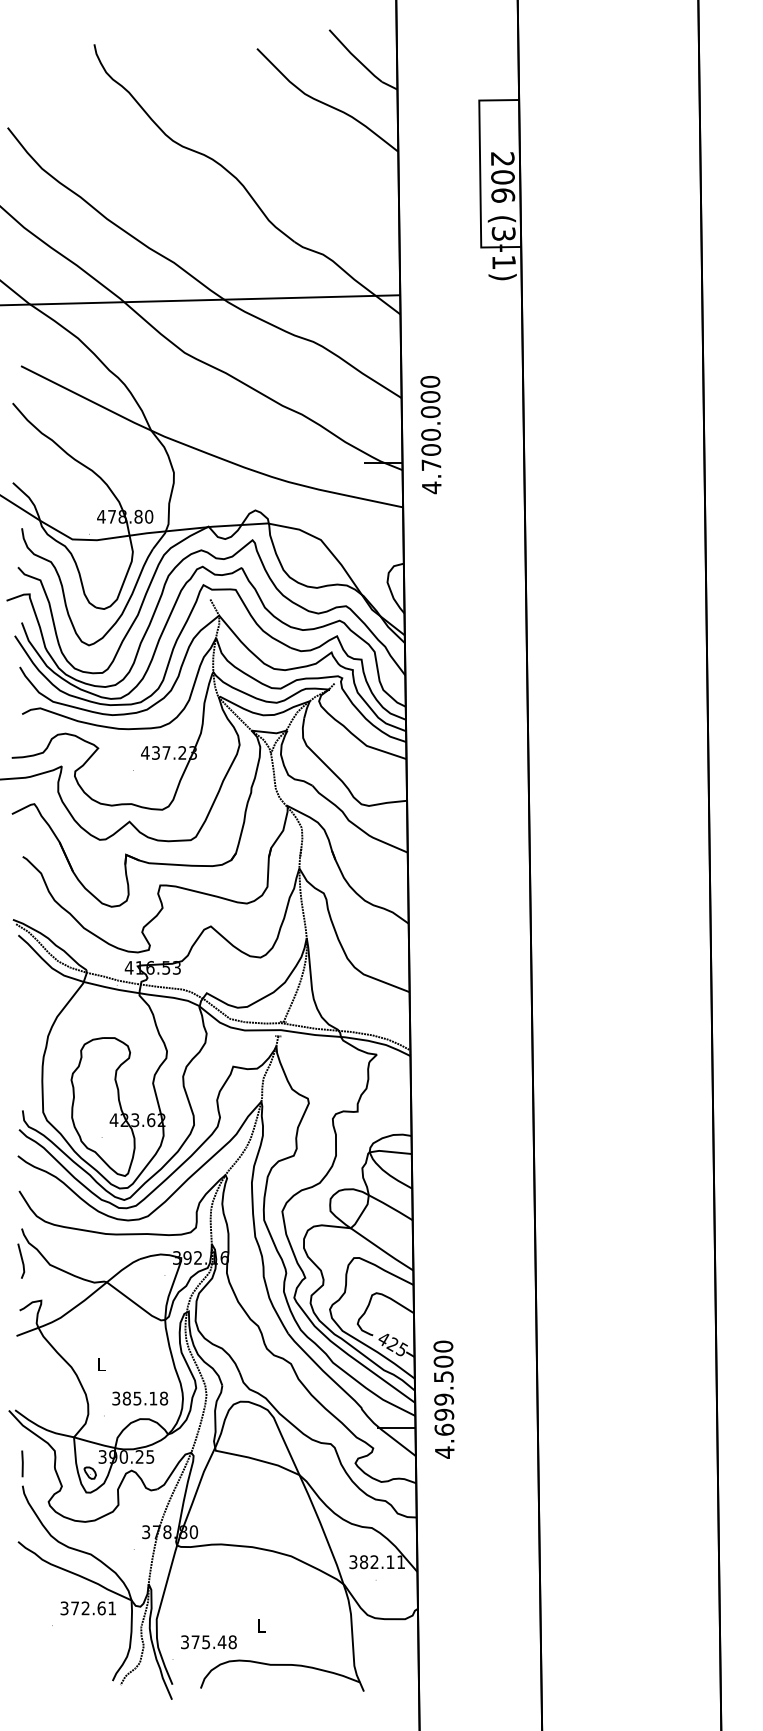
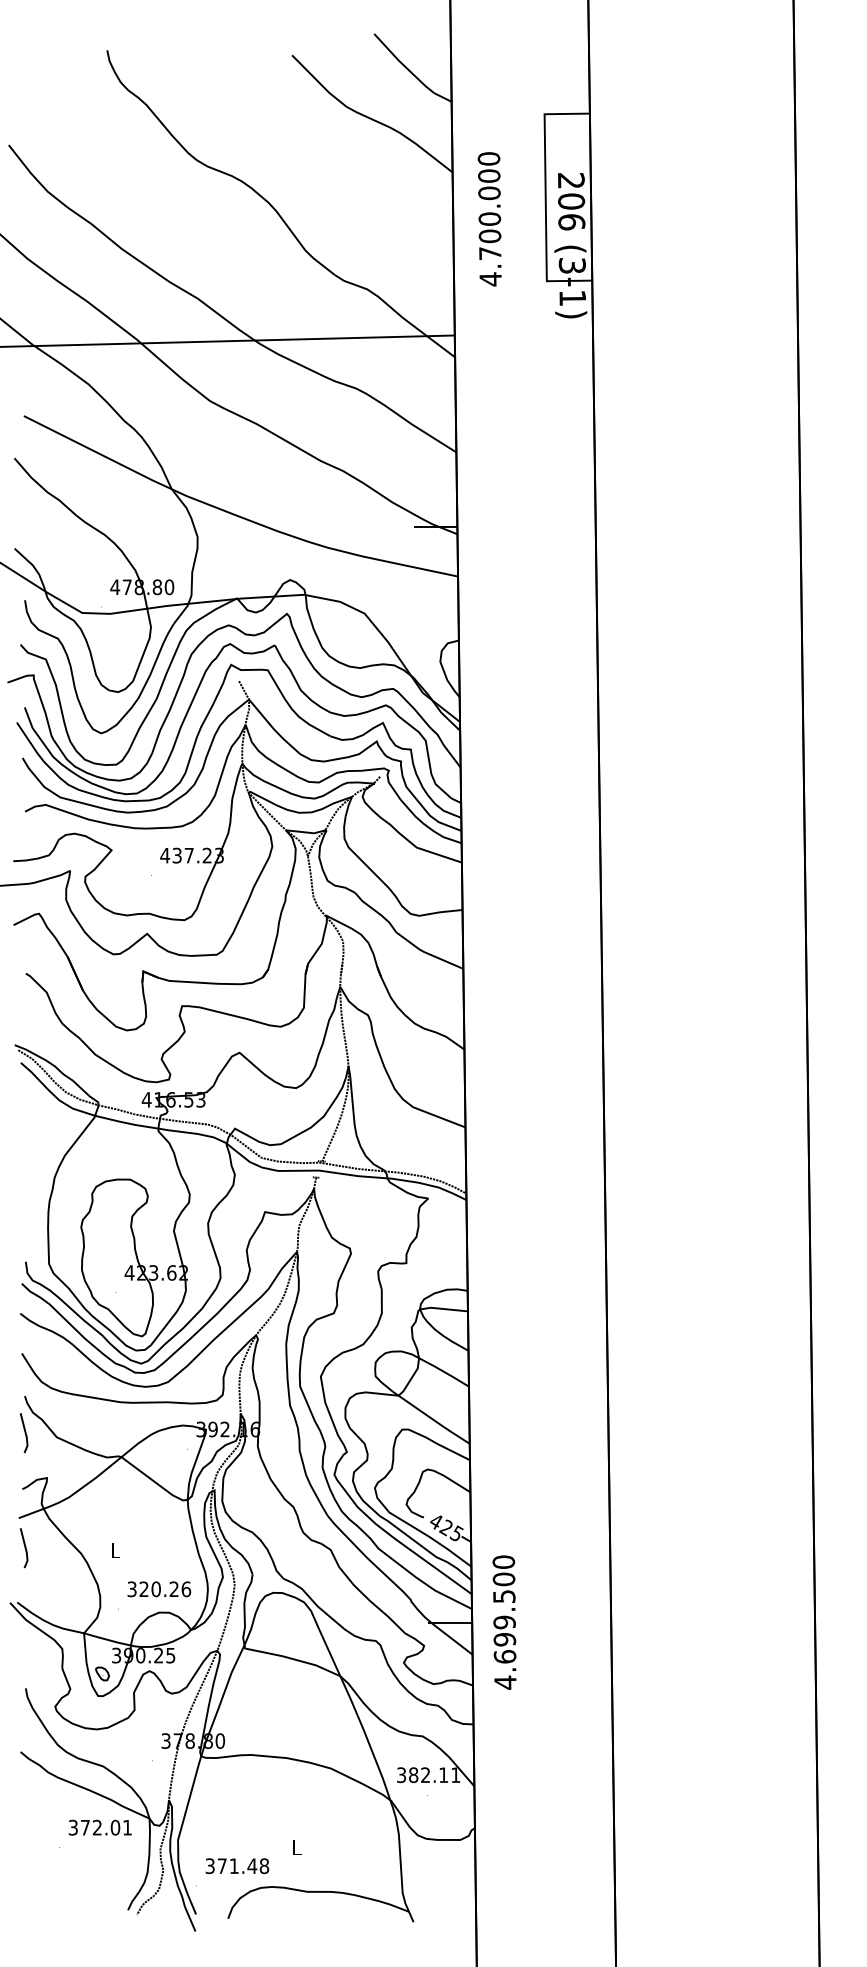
text: (430, 435) -> (489, 219), moved
line: (21, 1362) -> (24, 1548), added
text: (145, 1398) -> (165, 1589), 385.18 -> 320.26
text: (443, 1399) -> (504, 1622), moved
line: (22, 1463) -> (25, 1663), removed
text: (101, 1608) -> (115, 1827), 372.61 -> 372.01
text: (205, 1642) -> (233, 1866), 375.48 -> 371.48

